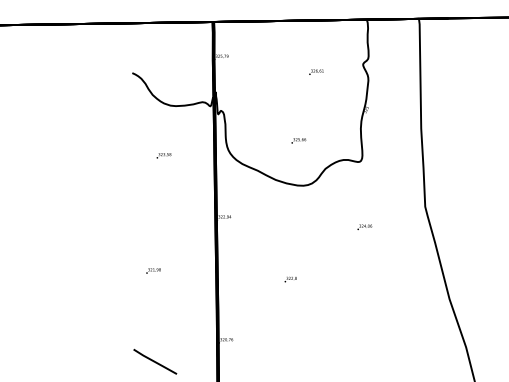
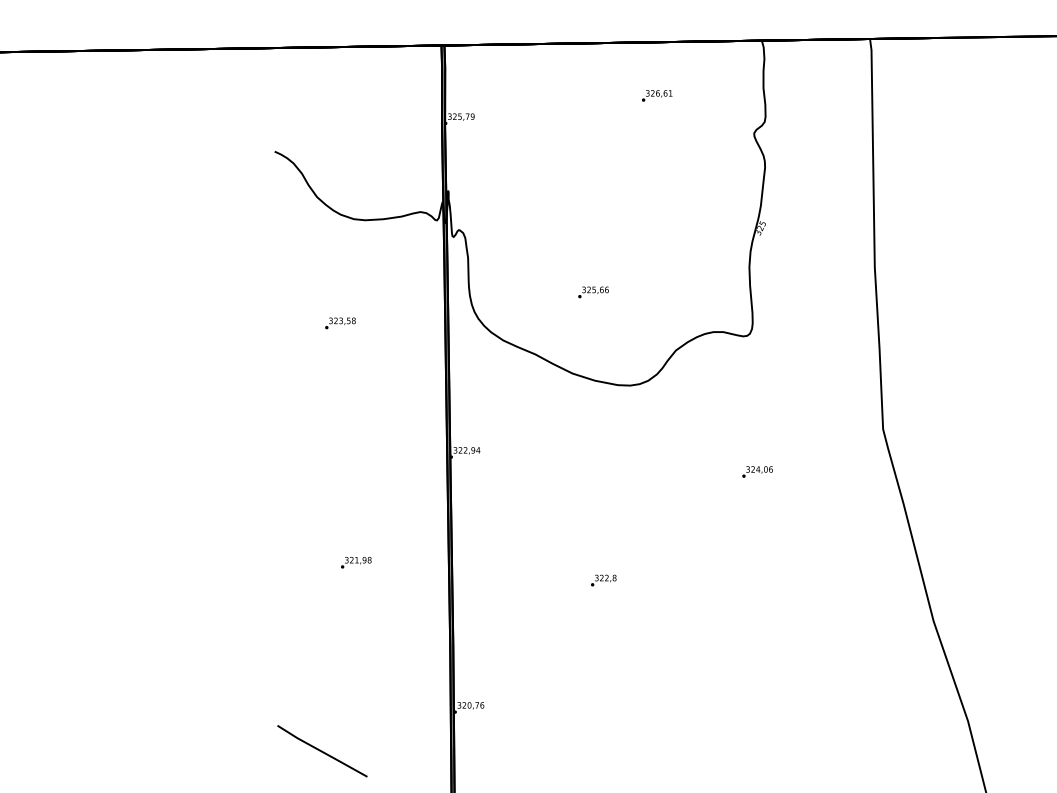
text: (316, 71) -> (657, 94), moved
text: (298, 140) -> (592, 291), moved
text: (153, 270) -> (356, 561), moved

